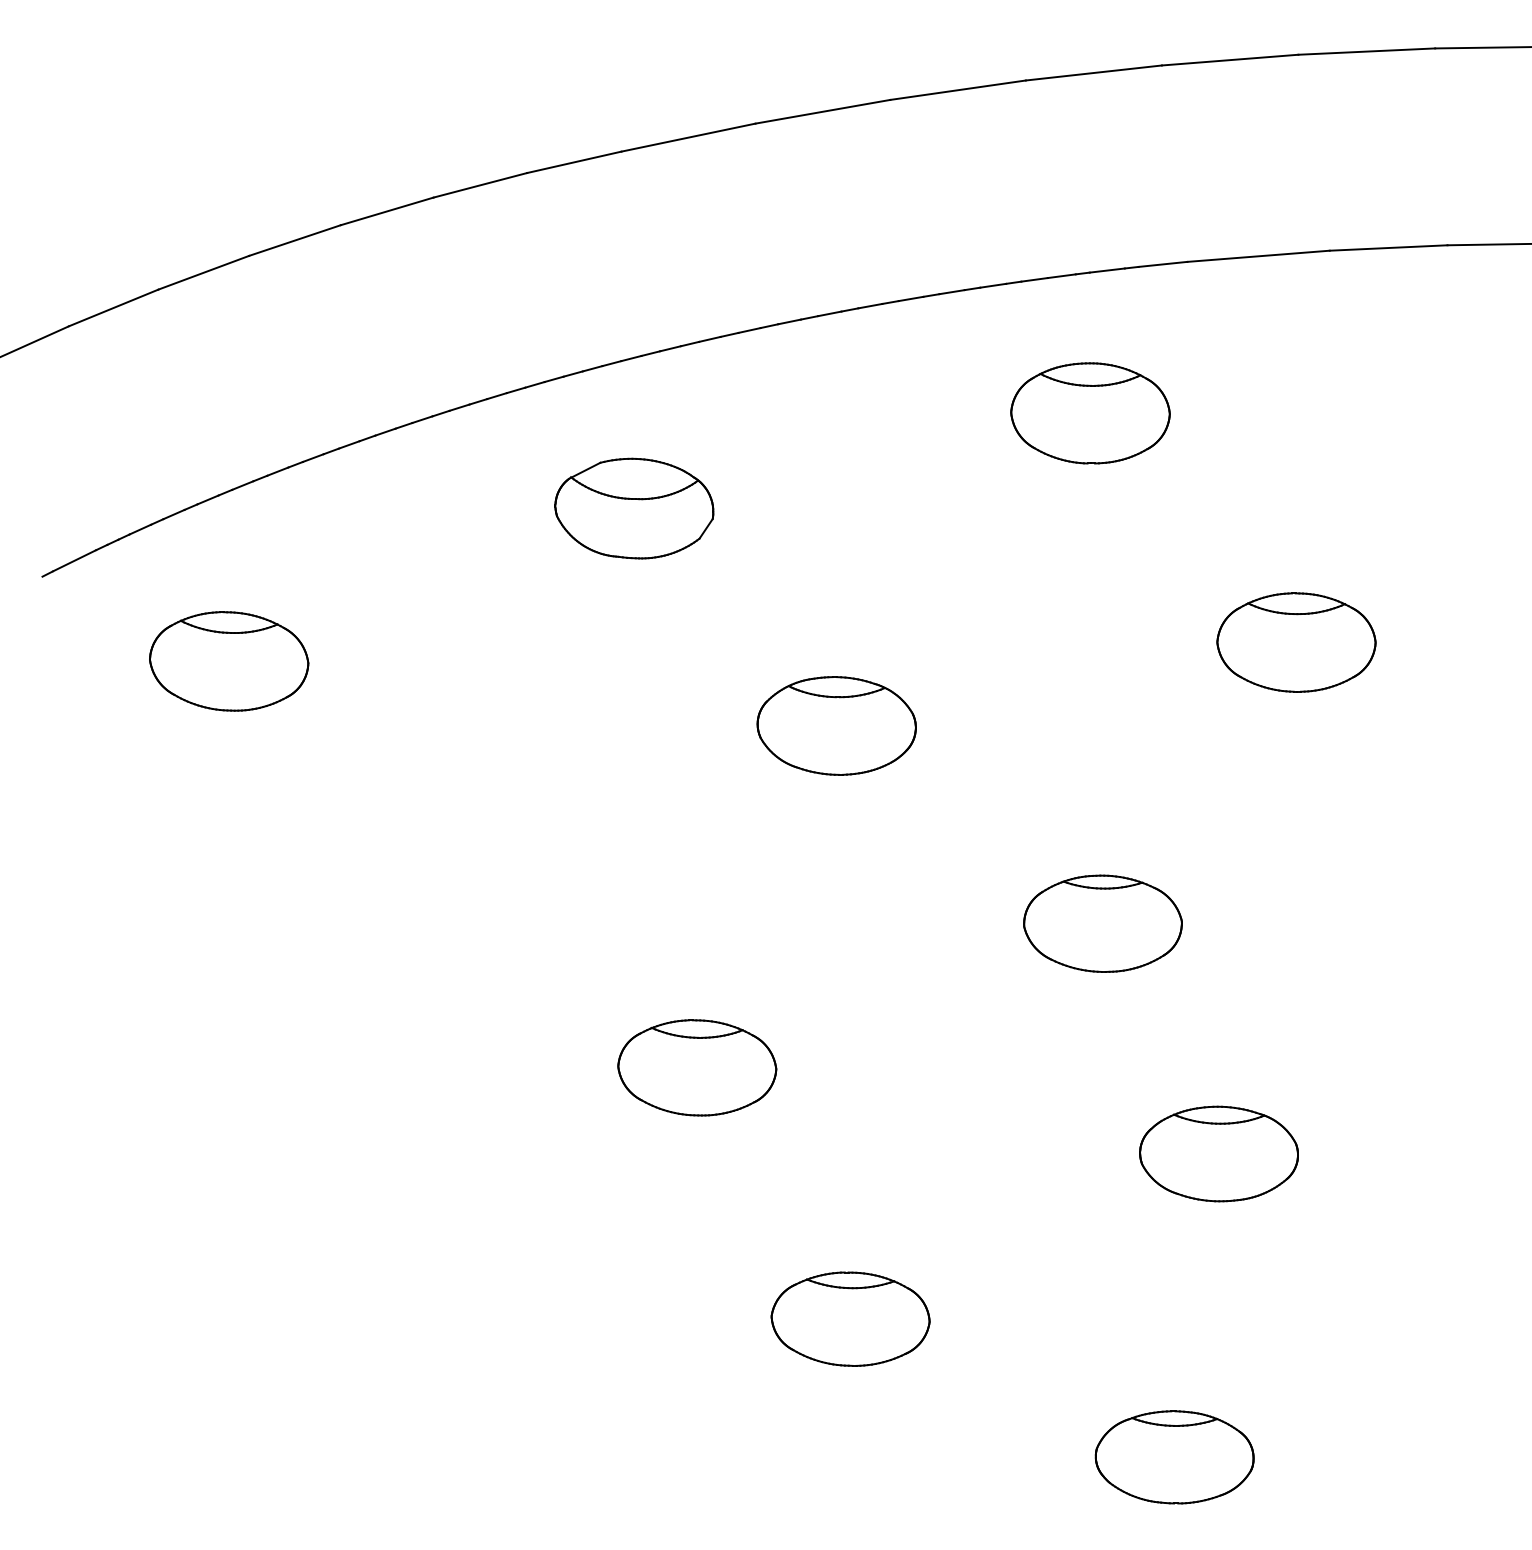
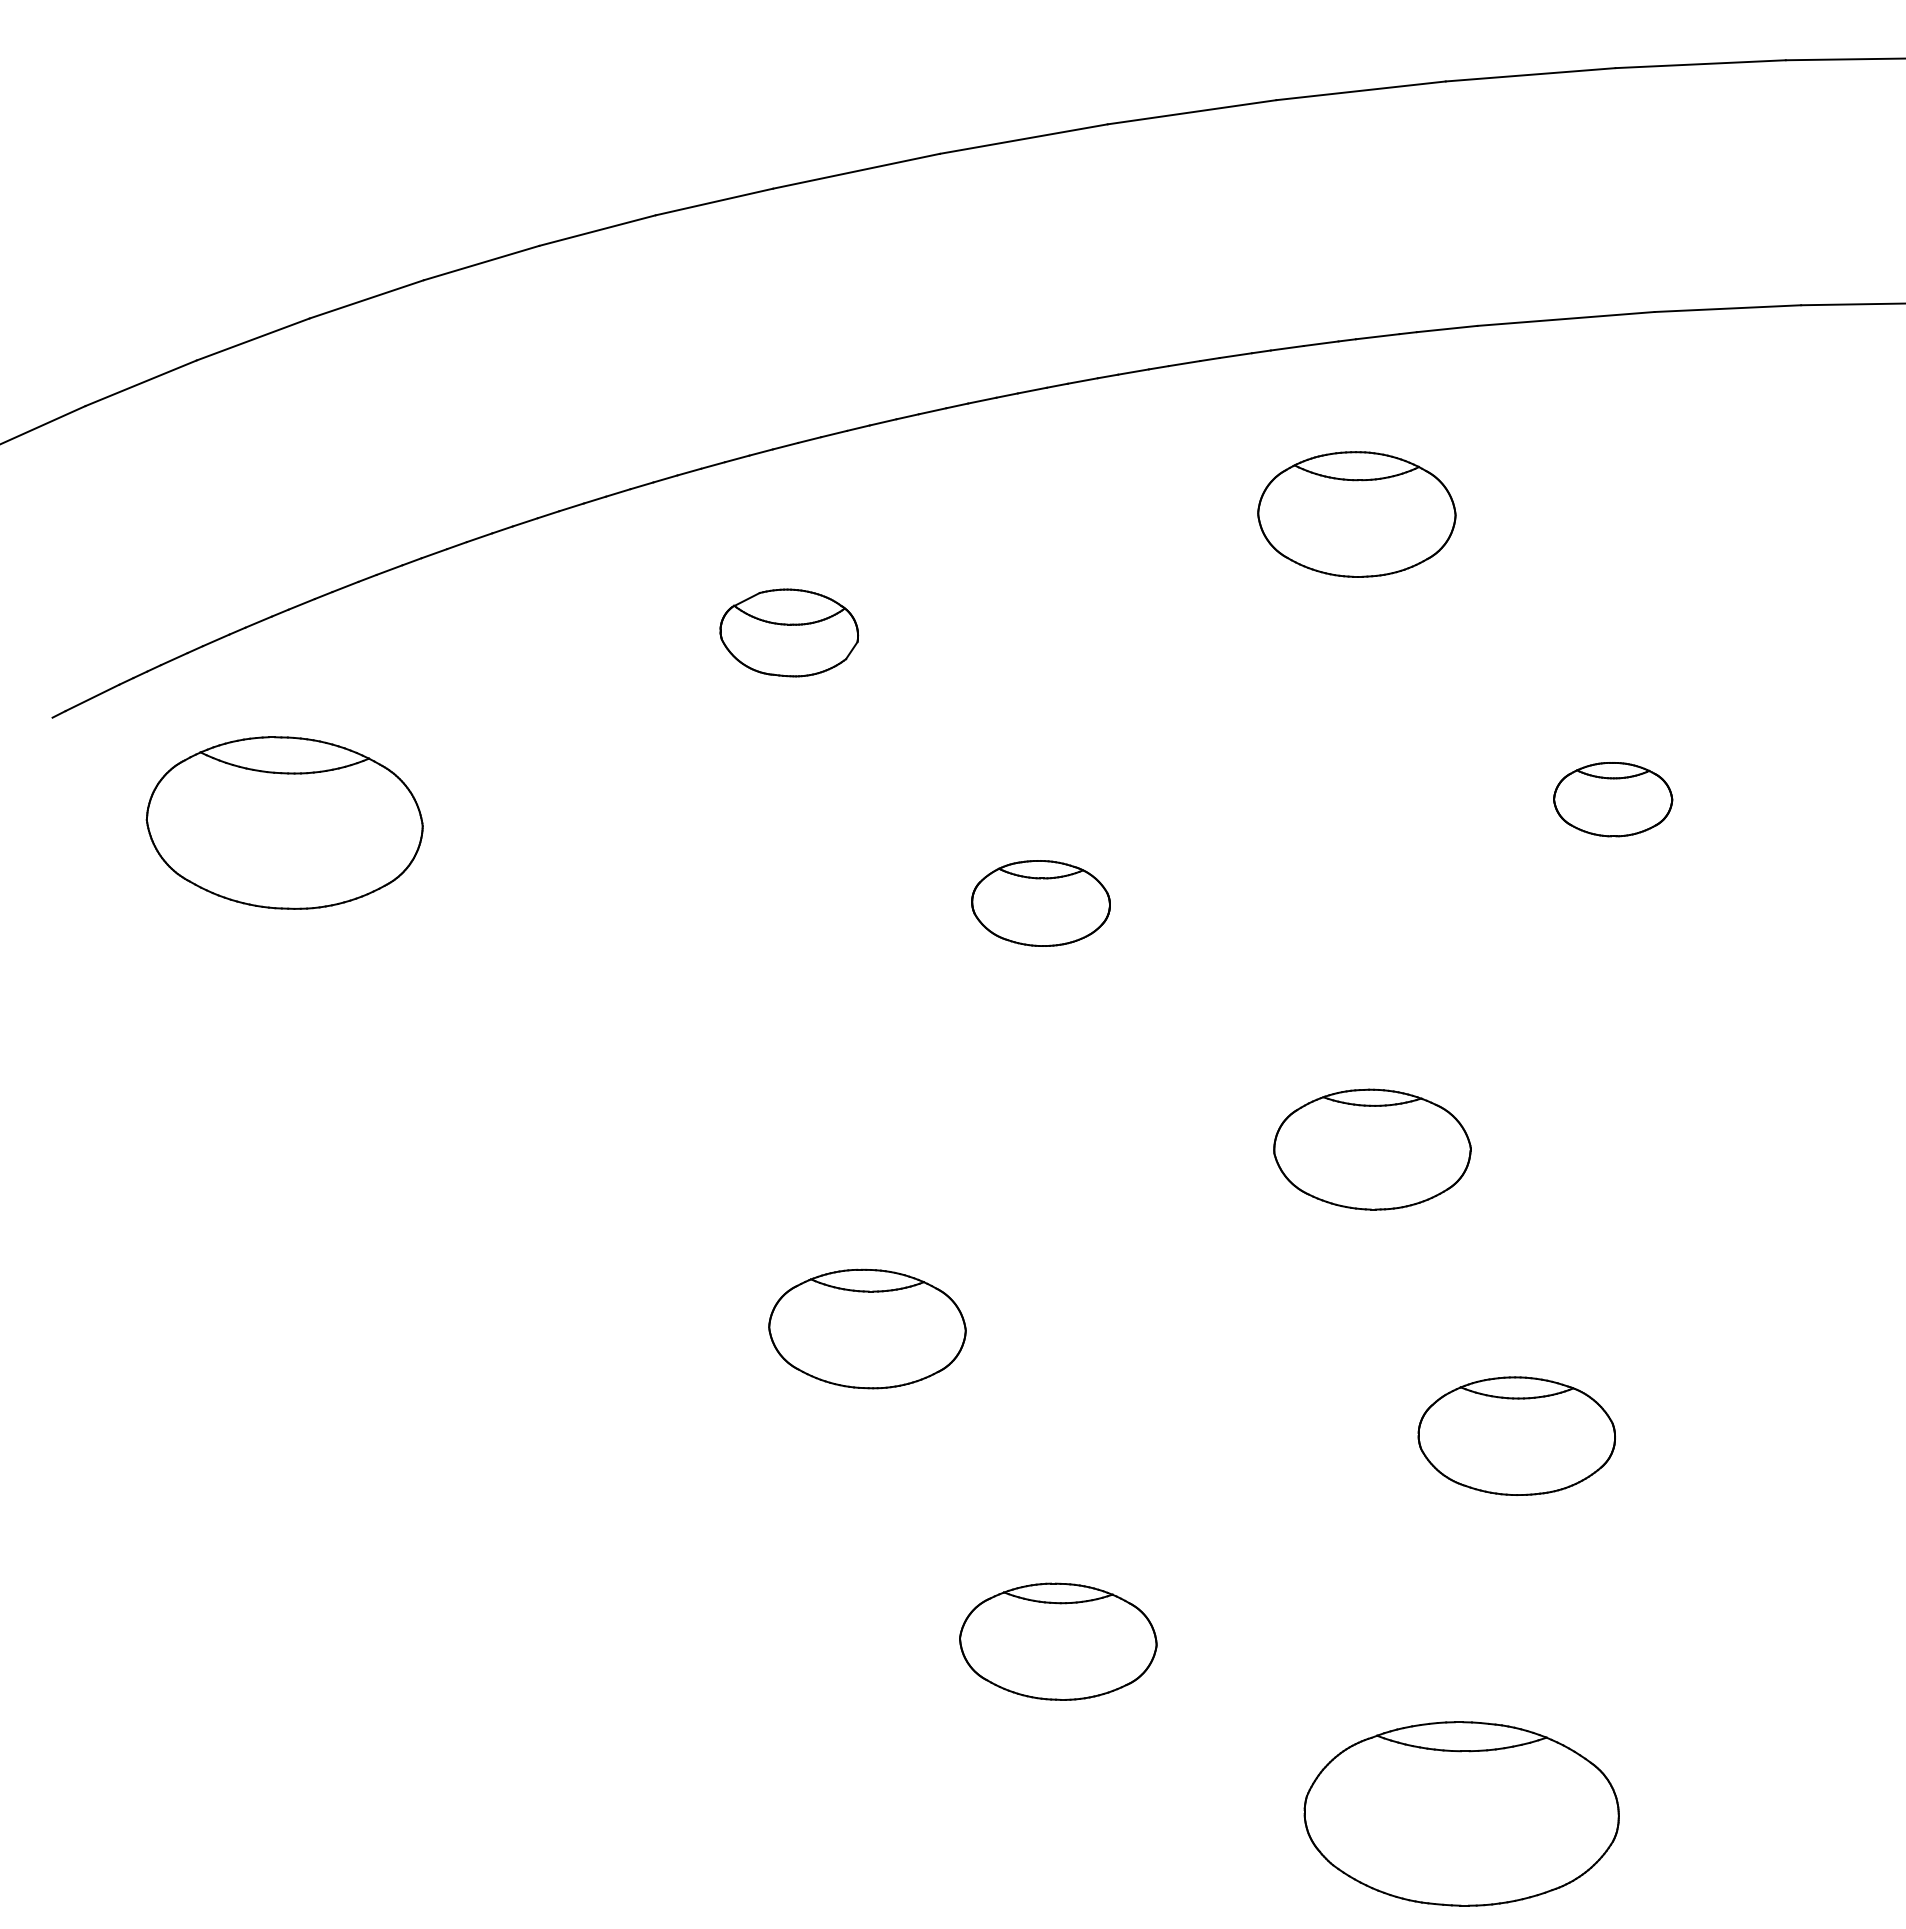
part: (634, 508) -> (789, 632), size x0.7
part: (1295, 642) -> (1612, 799), size x0.6
part: (228, 661) -> (284, 823), size x1.4
part: (836, 725) -> (1040, 903), size x0.7
part: (1174, 1457) -> (1461, 1813), size x1.6

